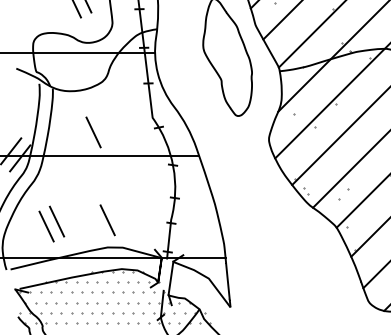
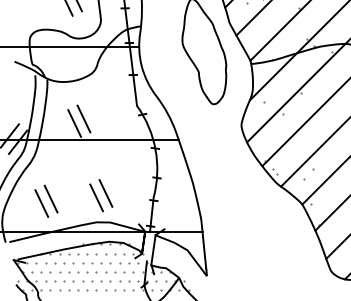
line: (83, 137) -> (74, 123), added
line: (118, 215) -> (106, 193), added

